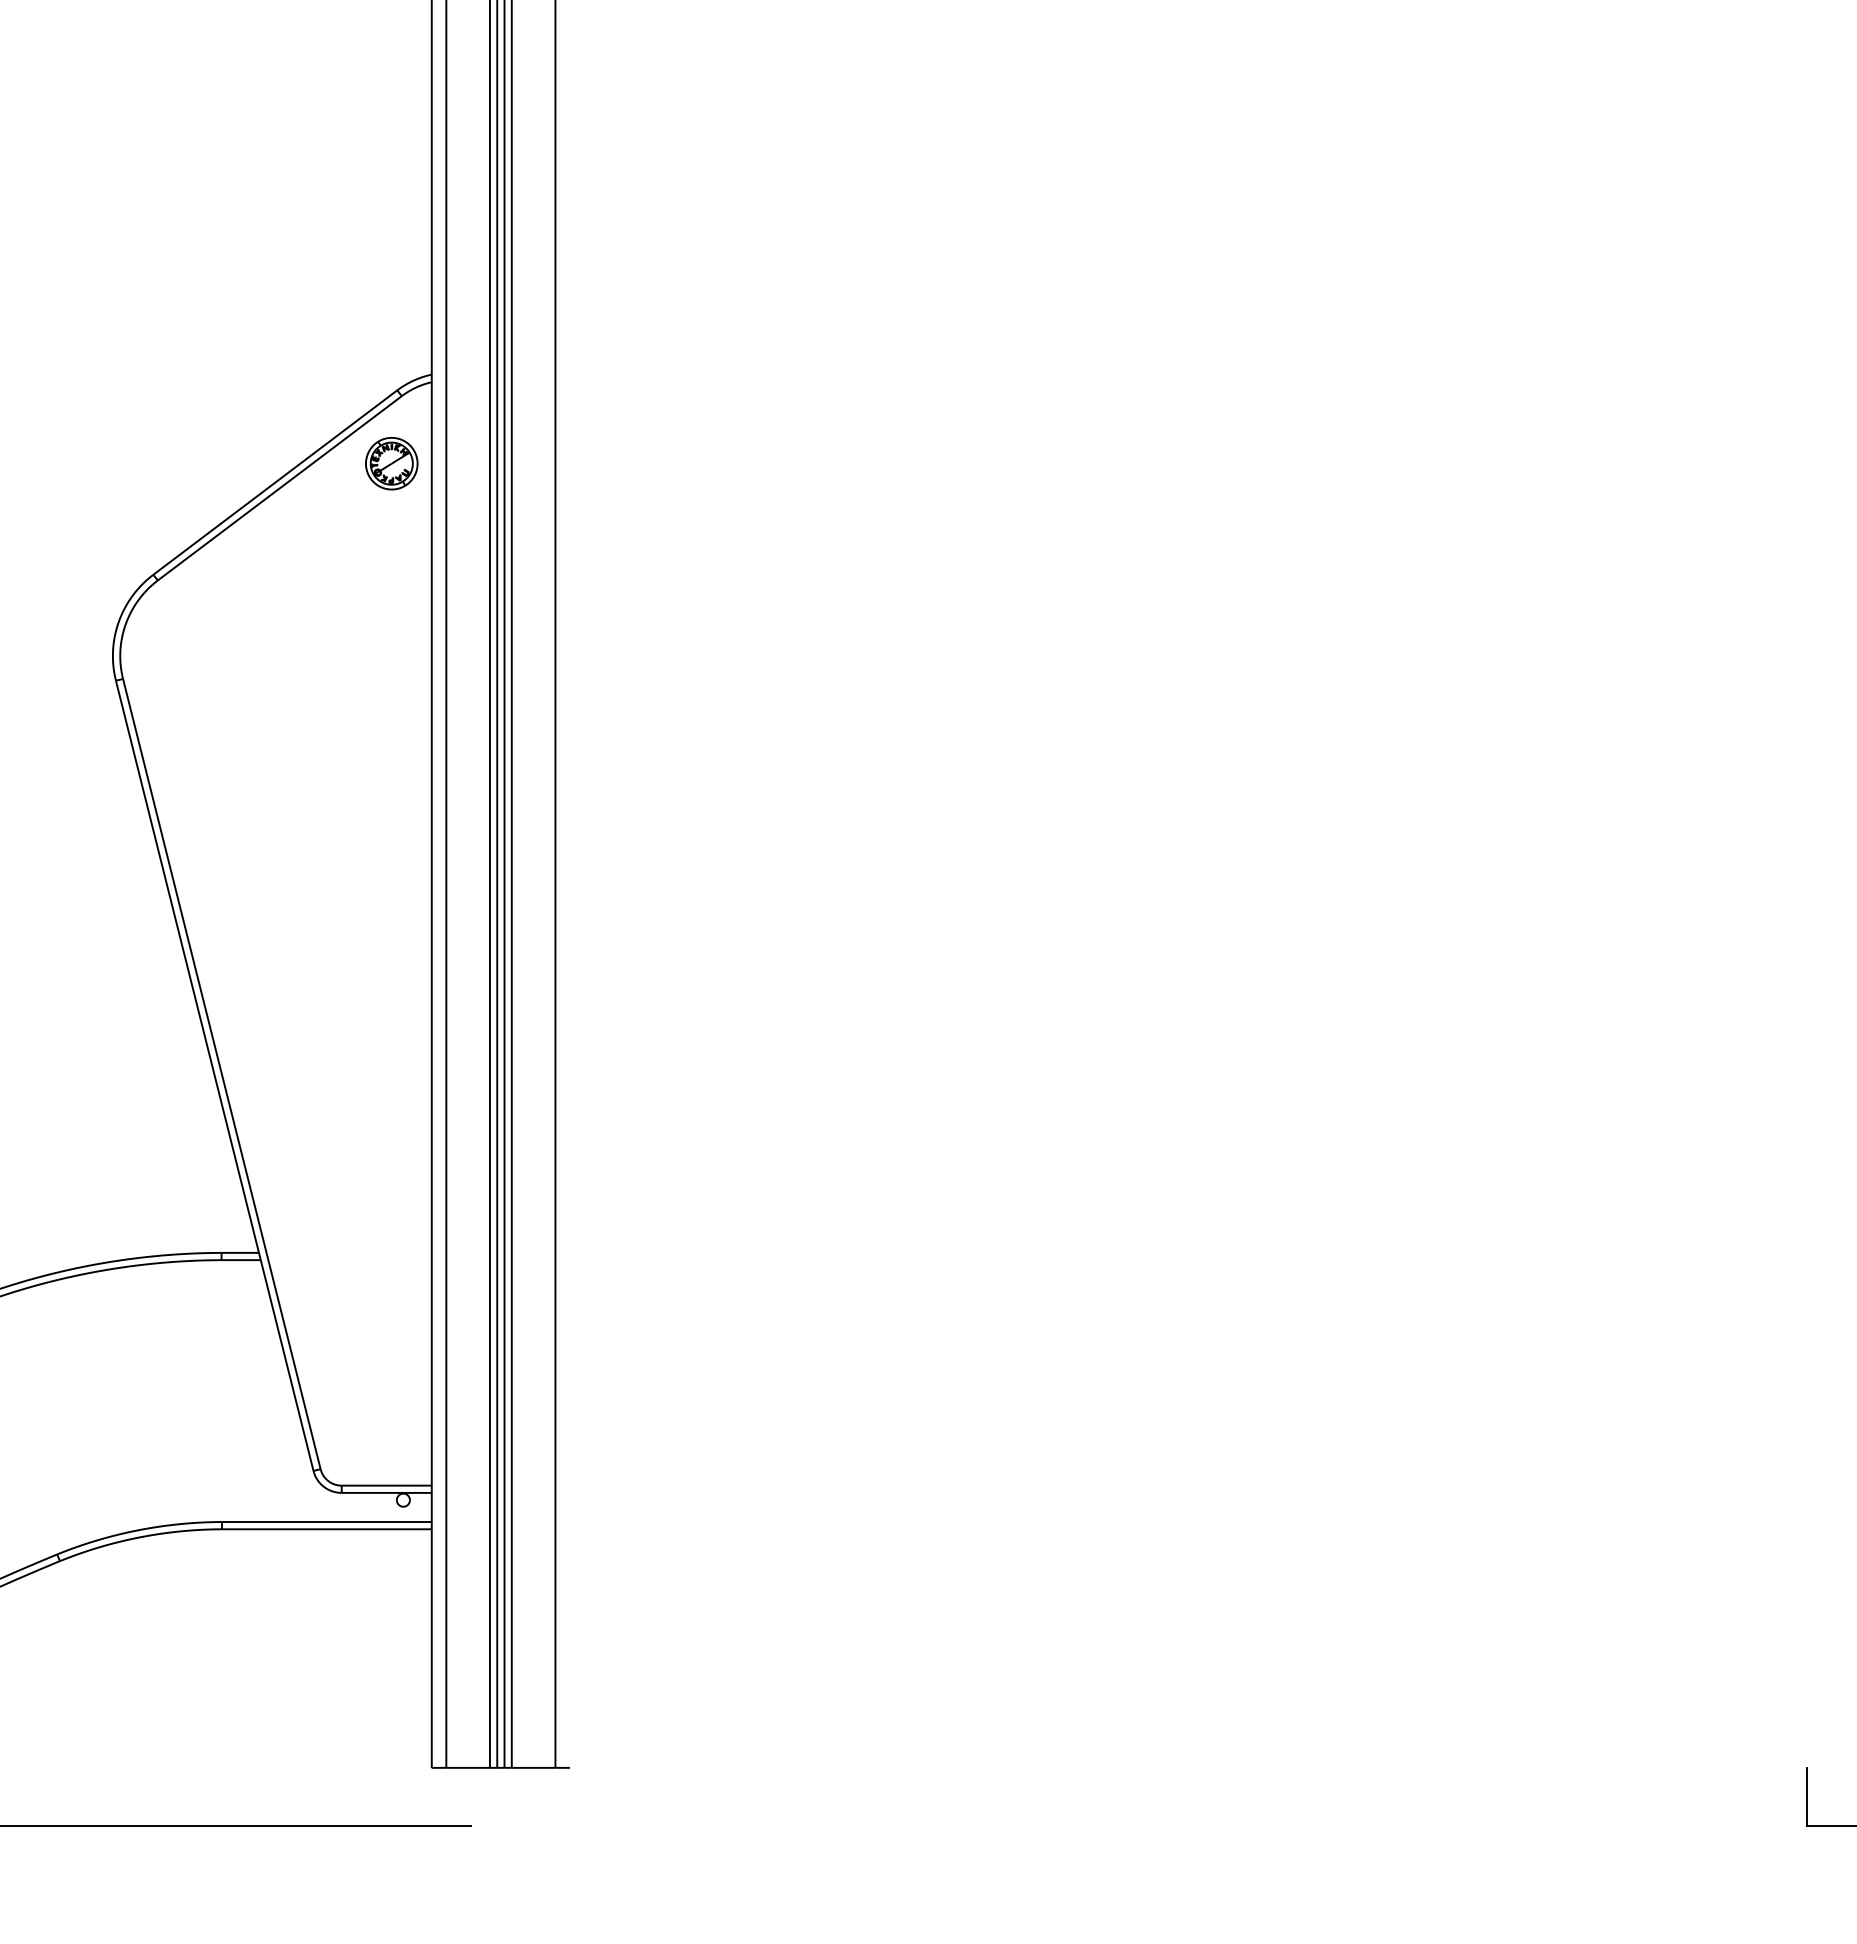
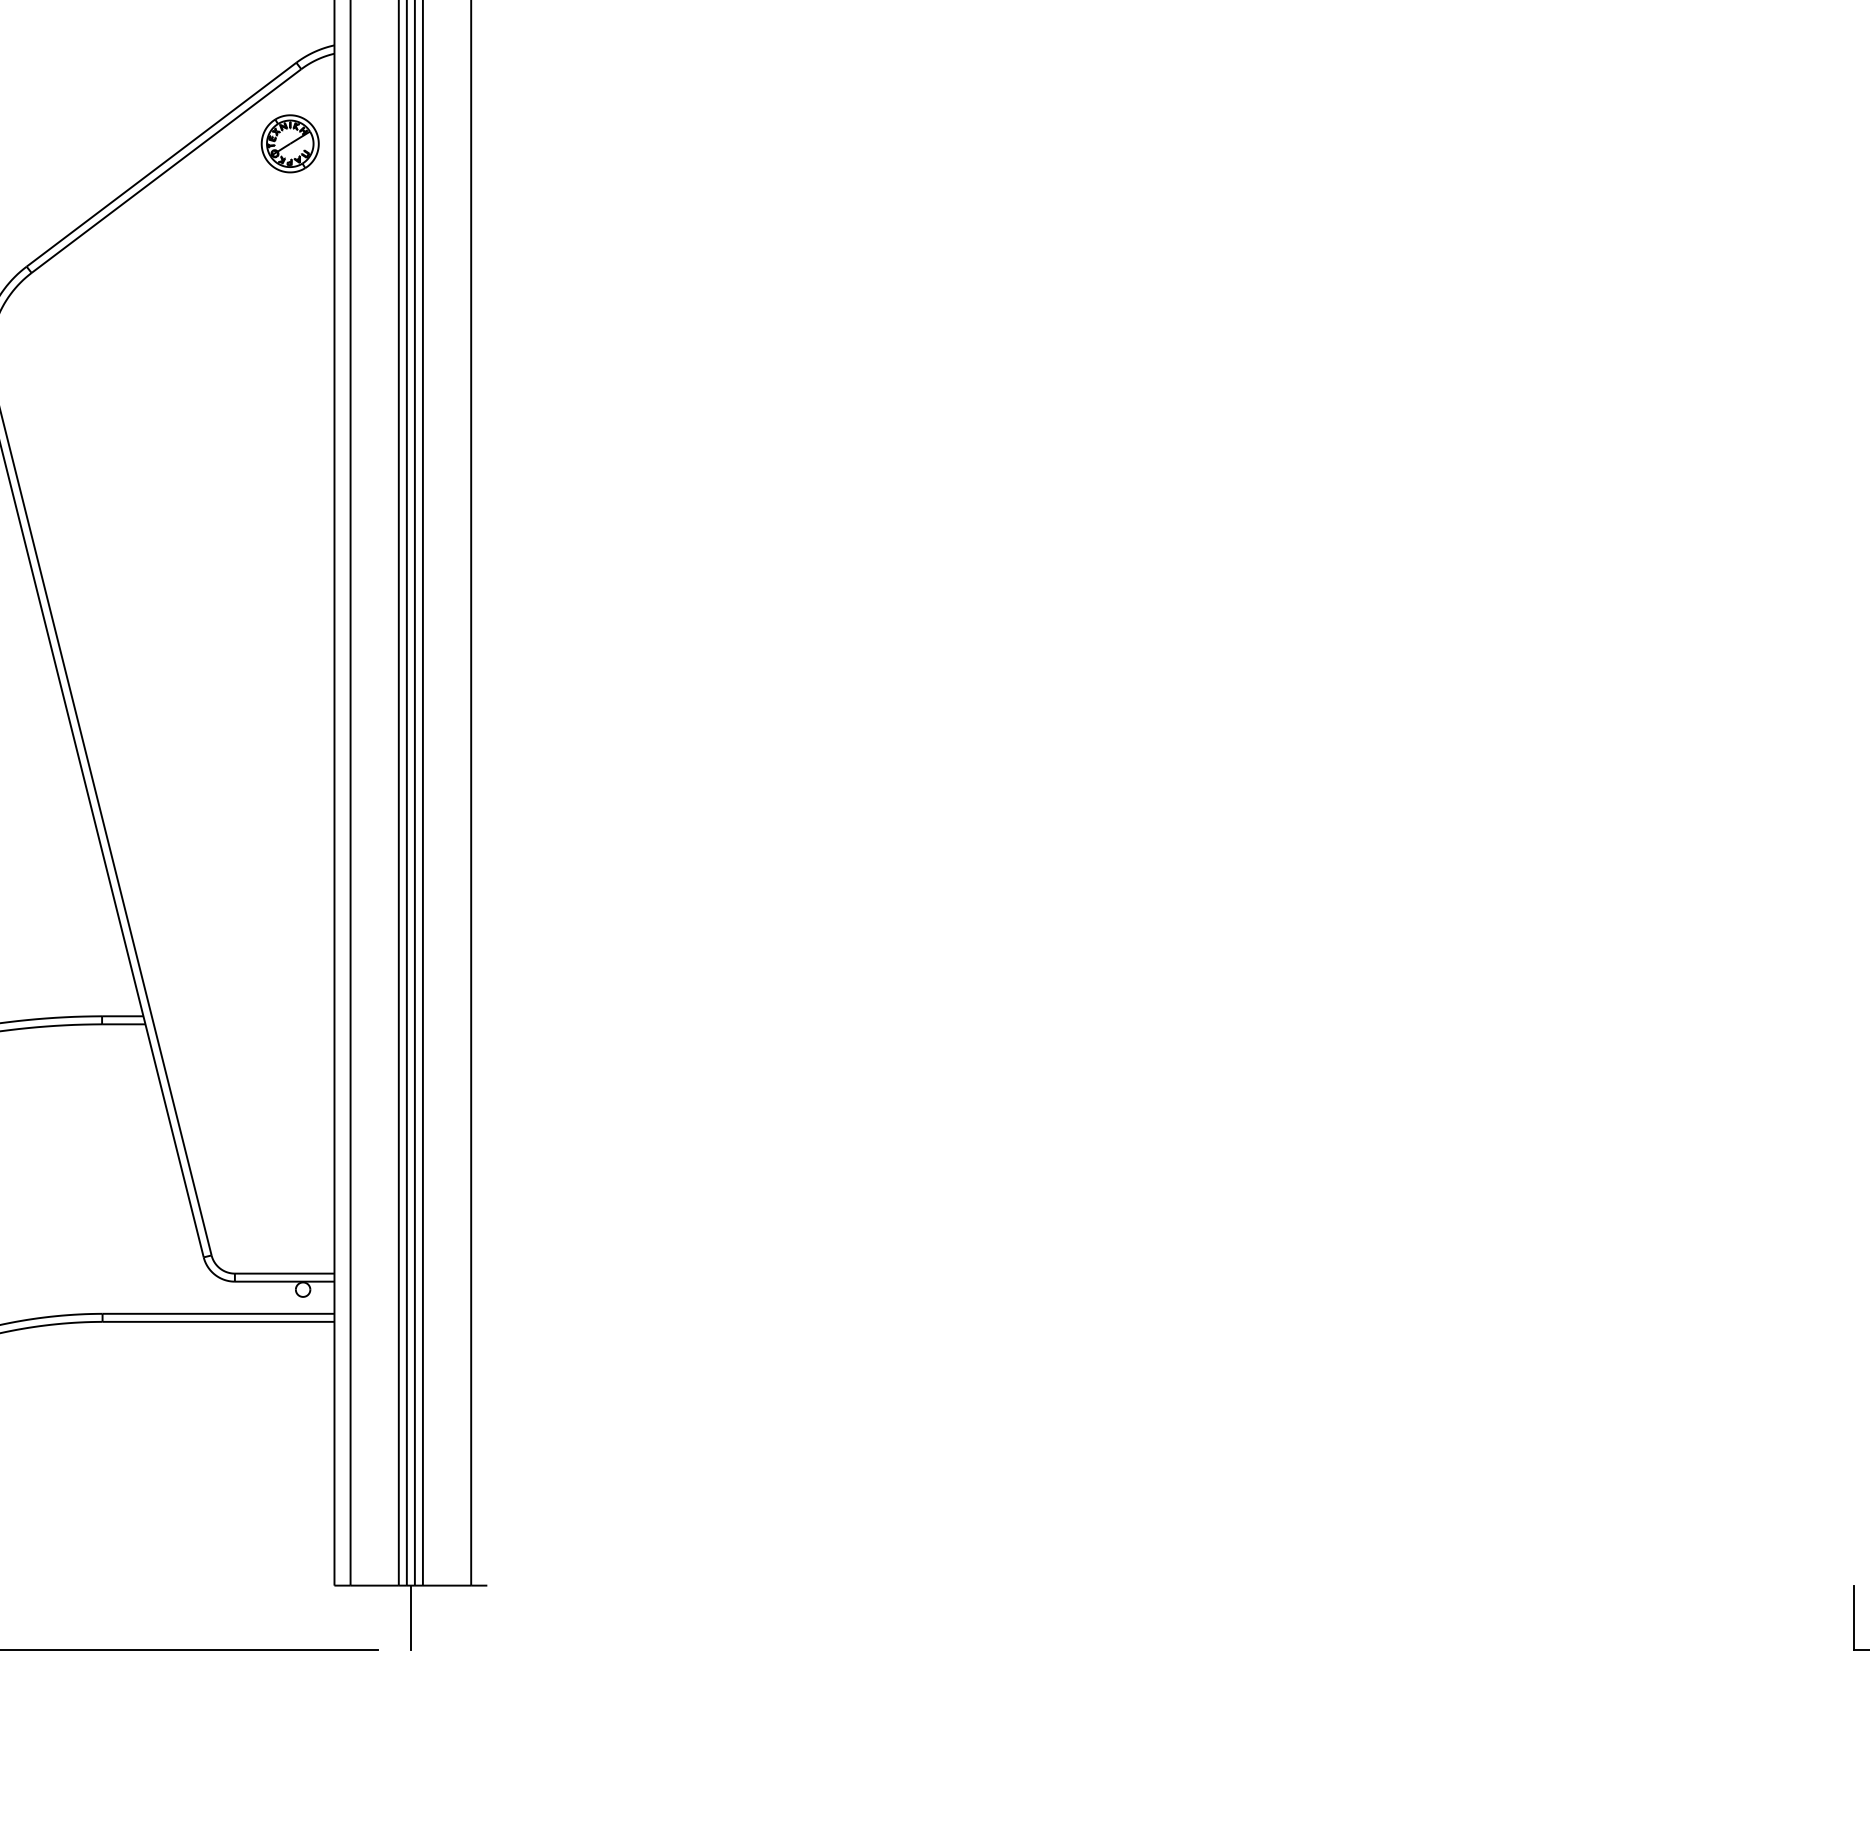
line: (501, 1796) -> (411, 1617), added

